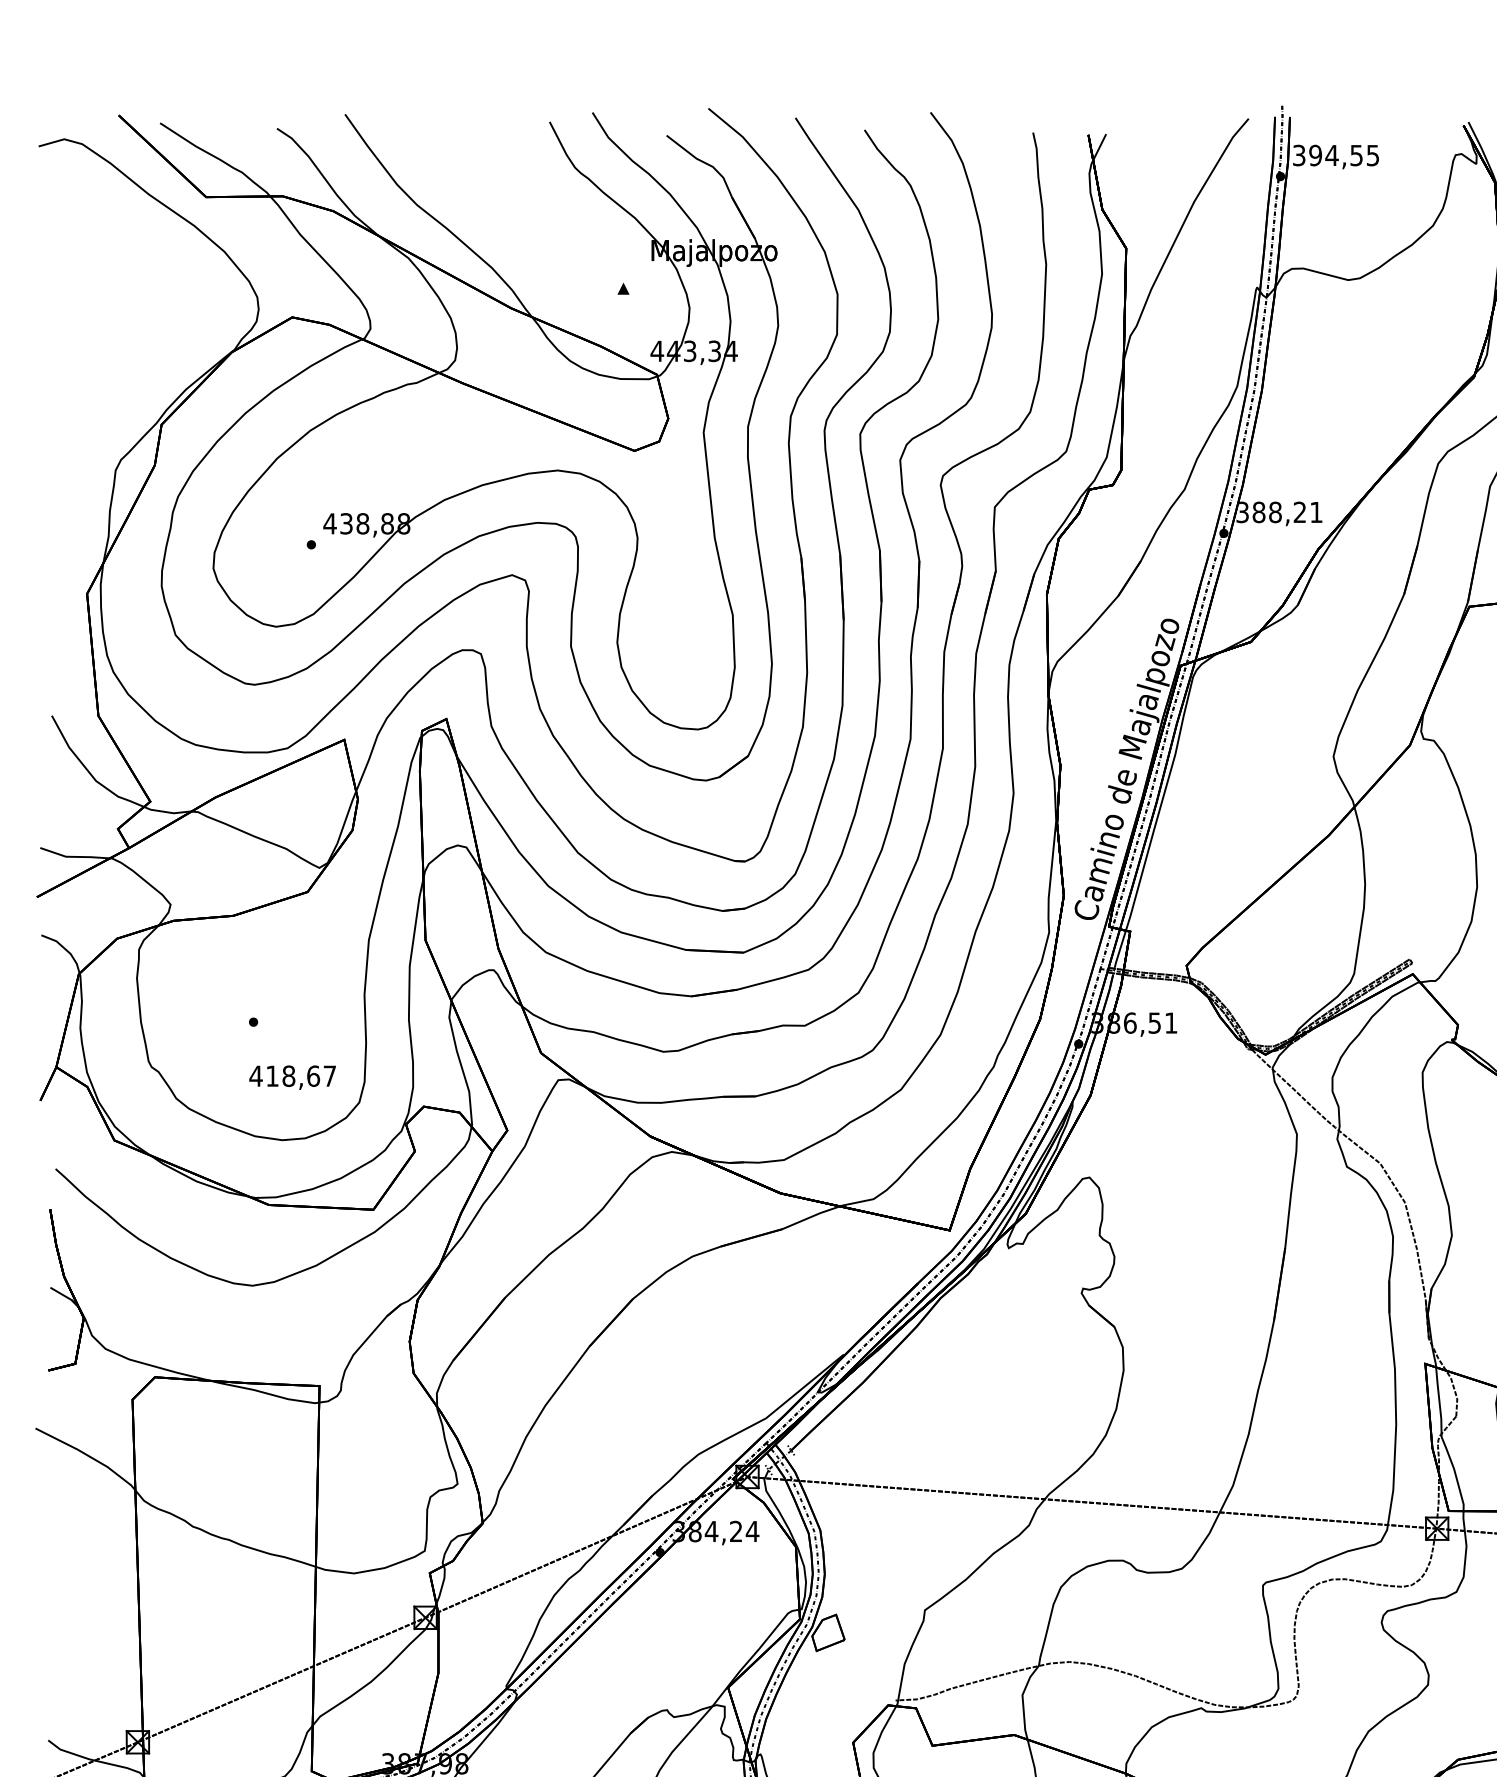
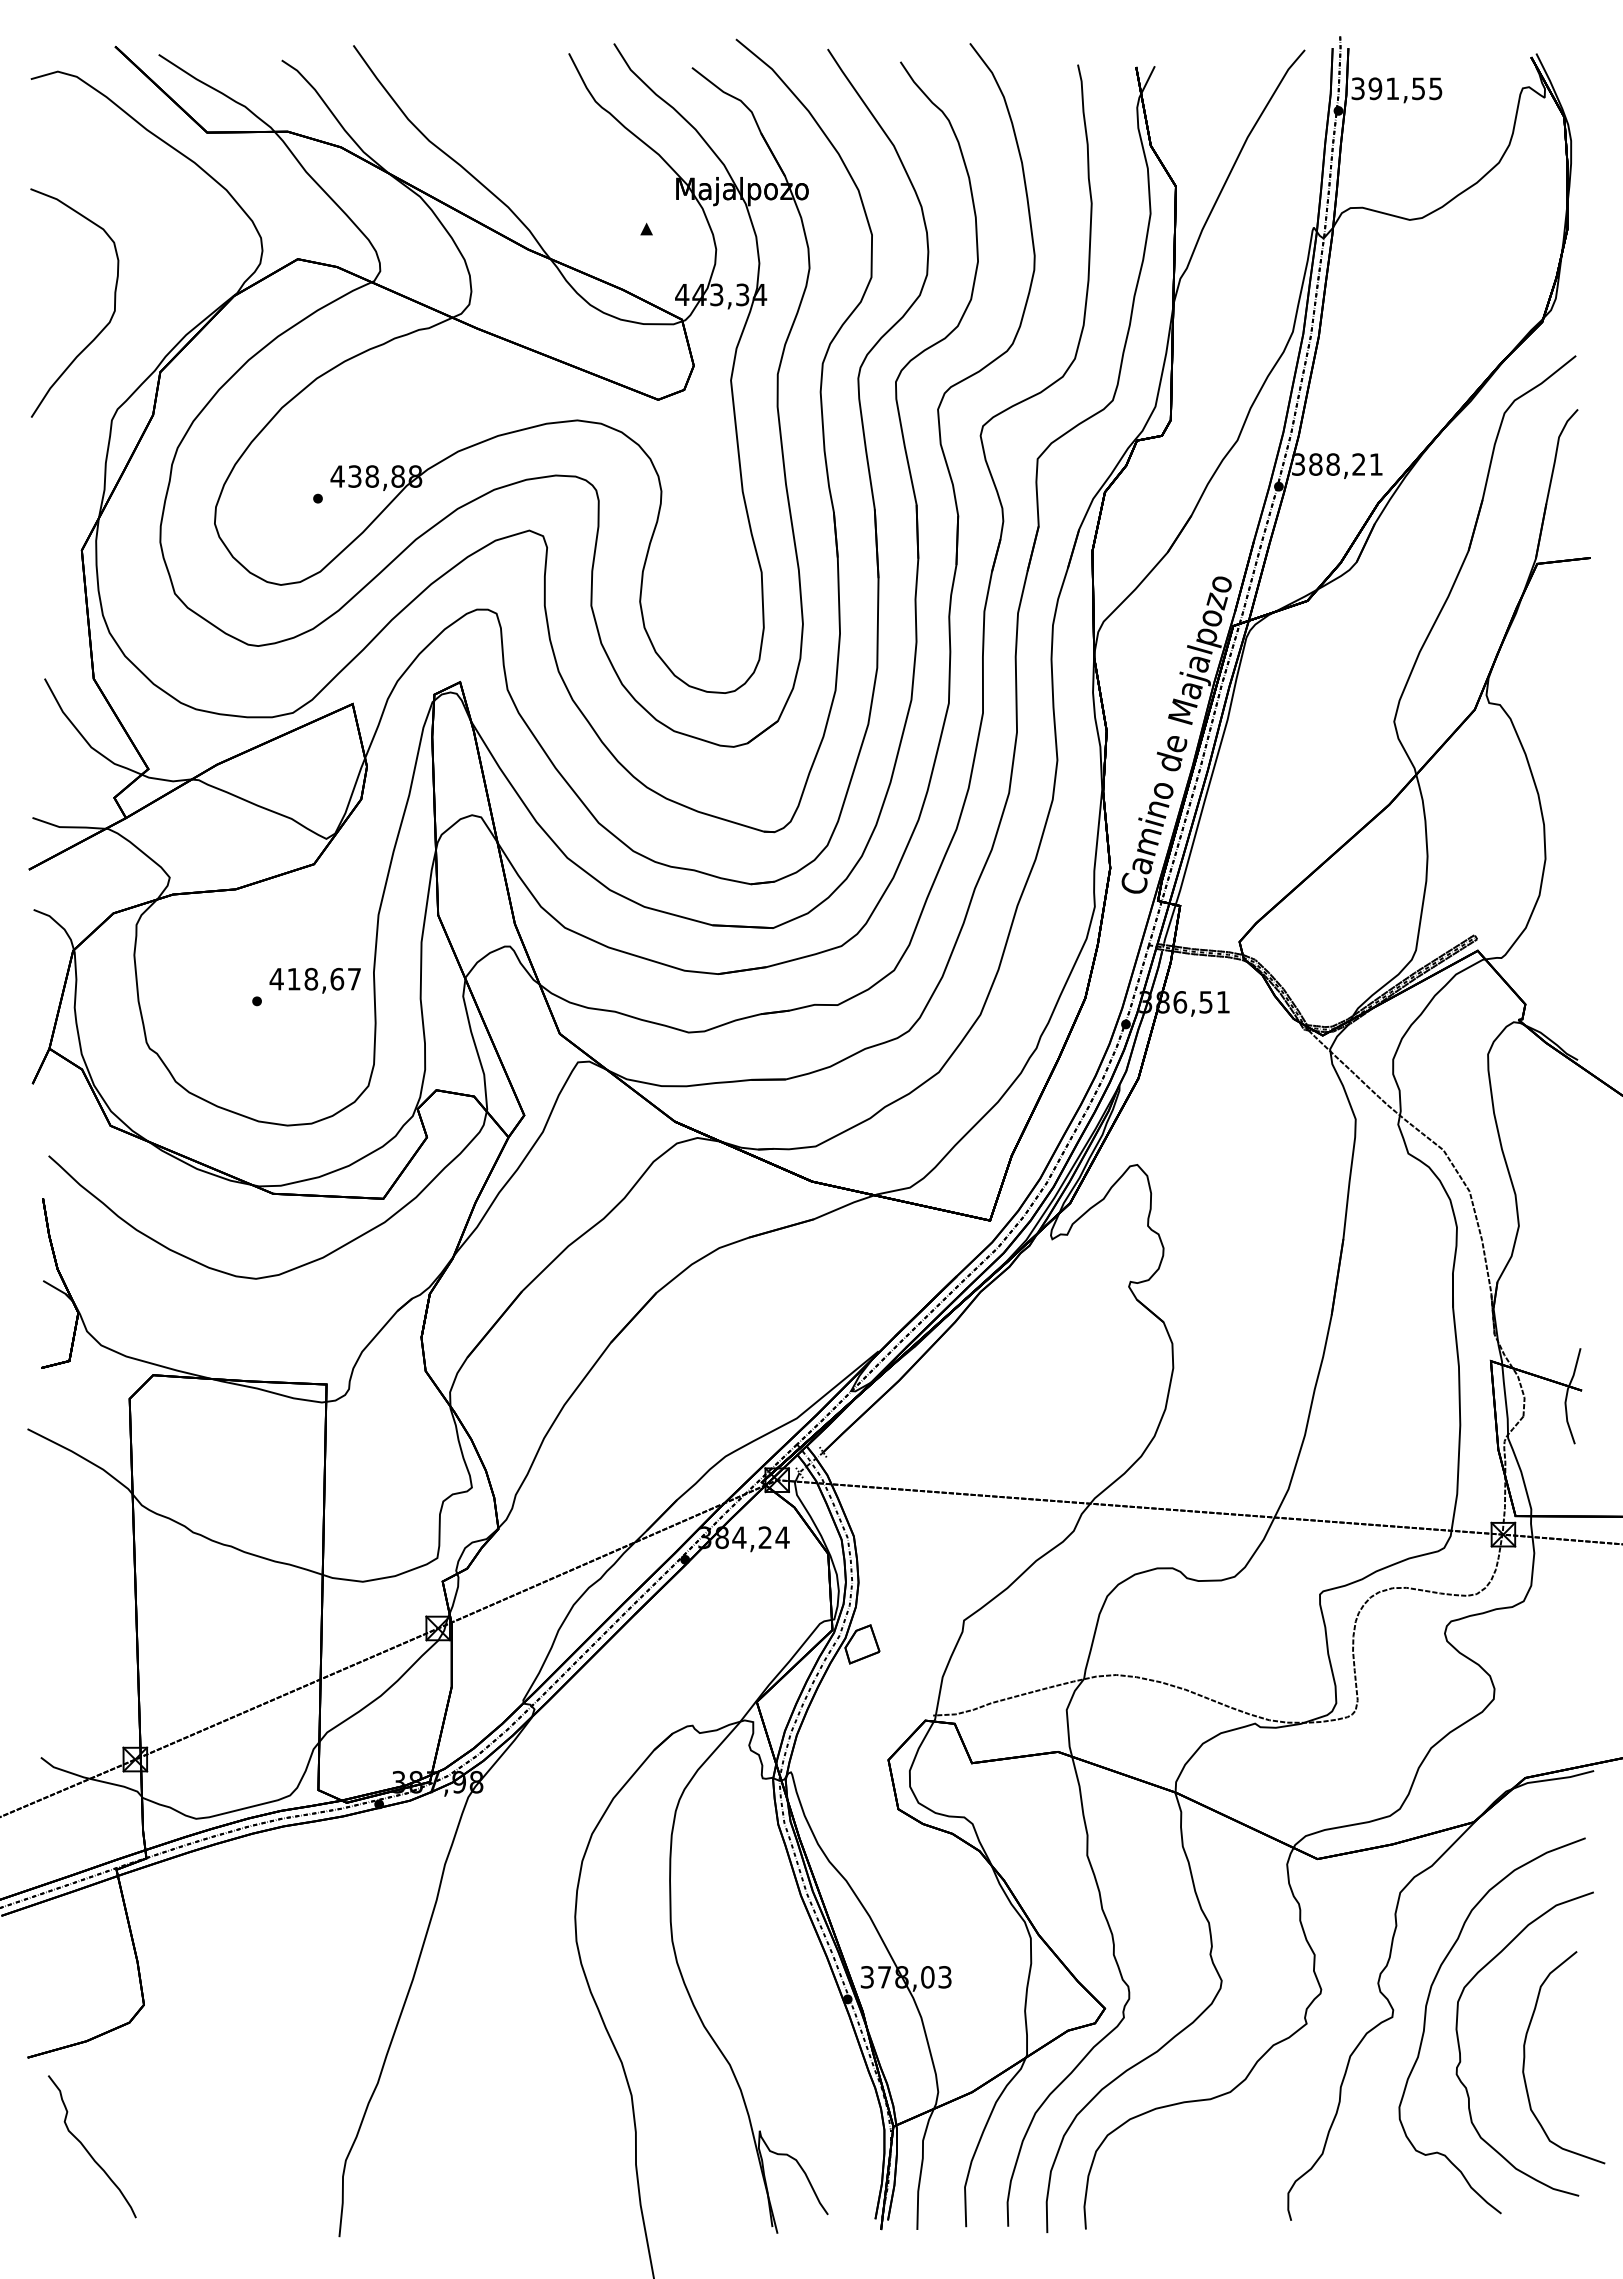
text: (1331, 155) -> (1392, 88), 394,55 -> 391,55
curve: (106, 383) -> (102, 328), added
text: (291, 1077) -> (314, 980), moved

